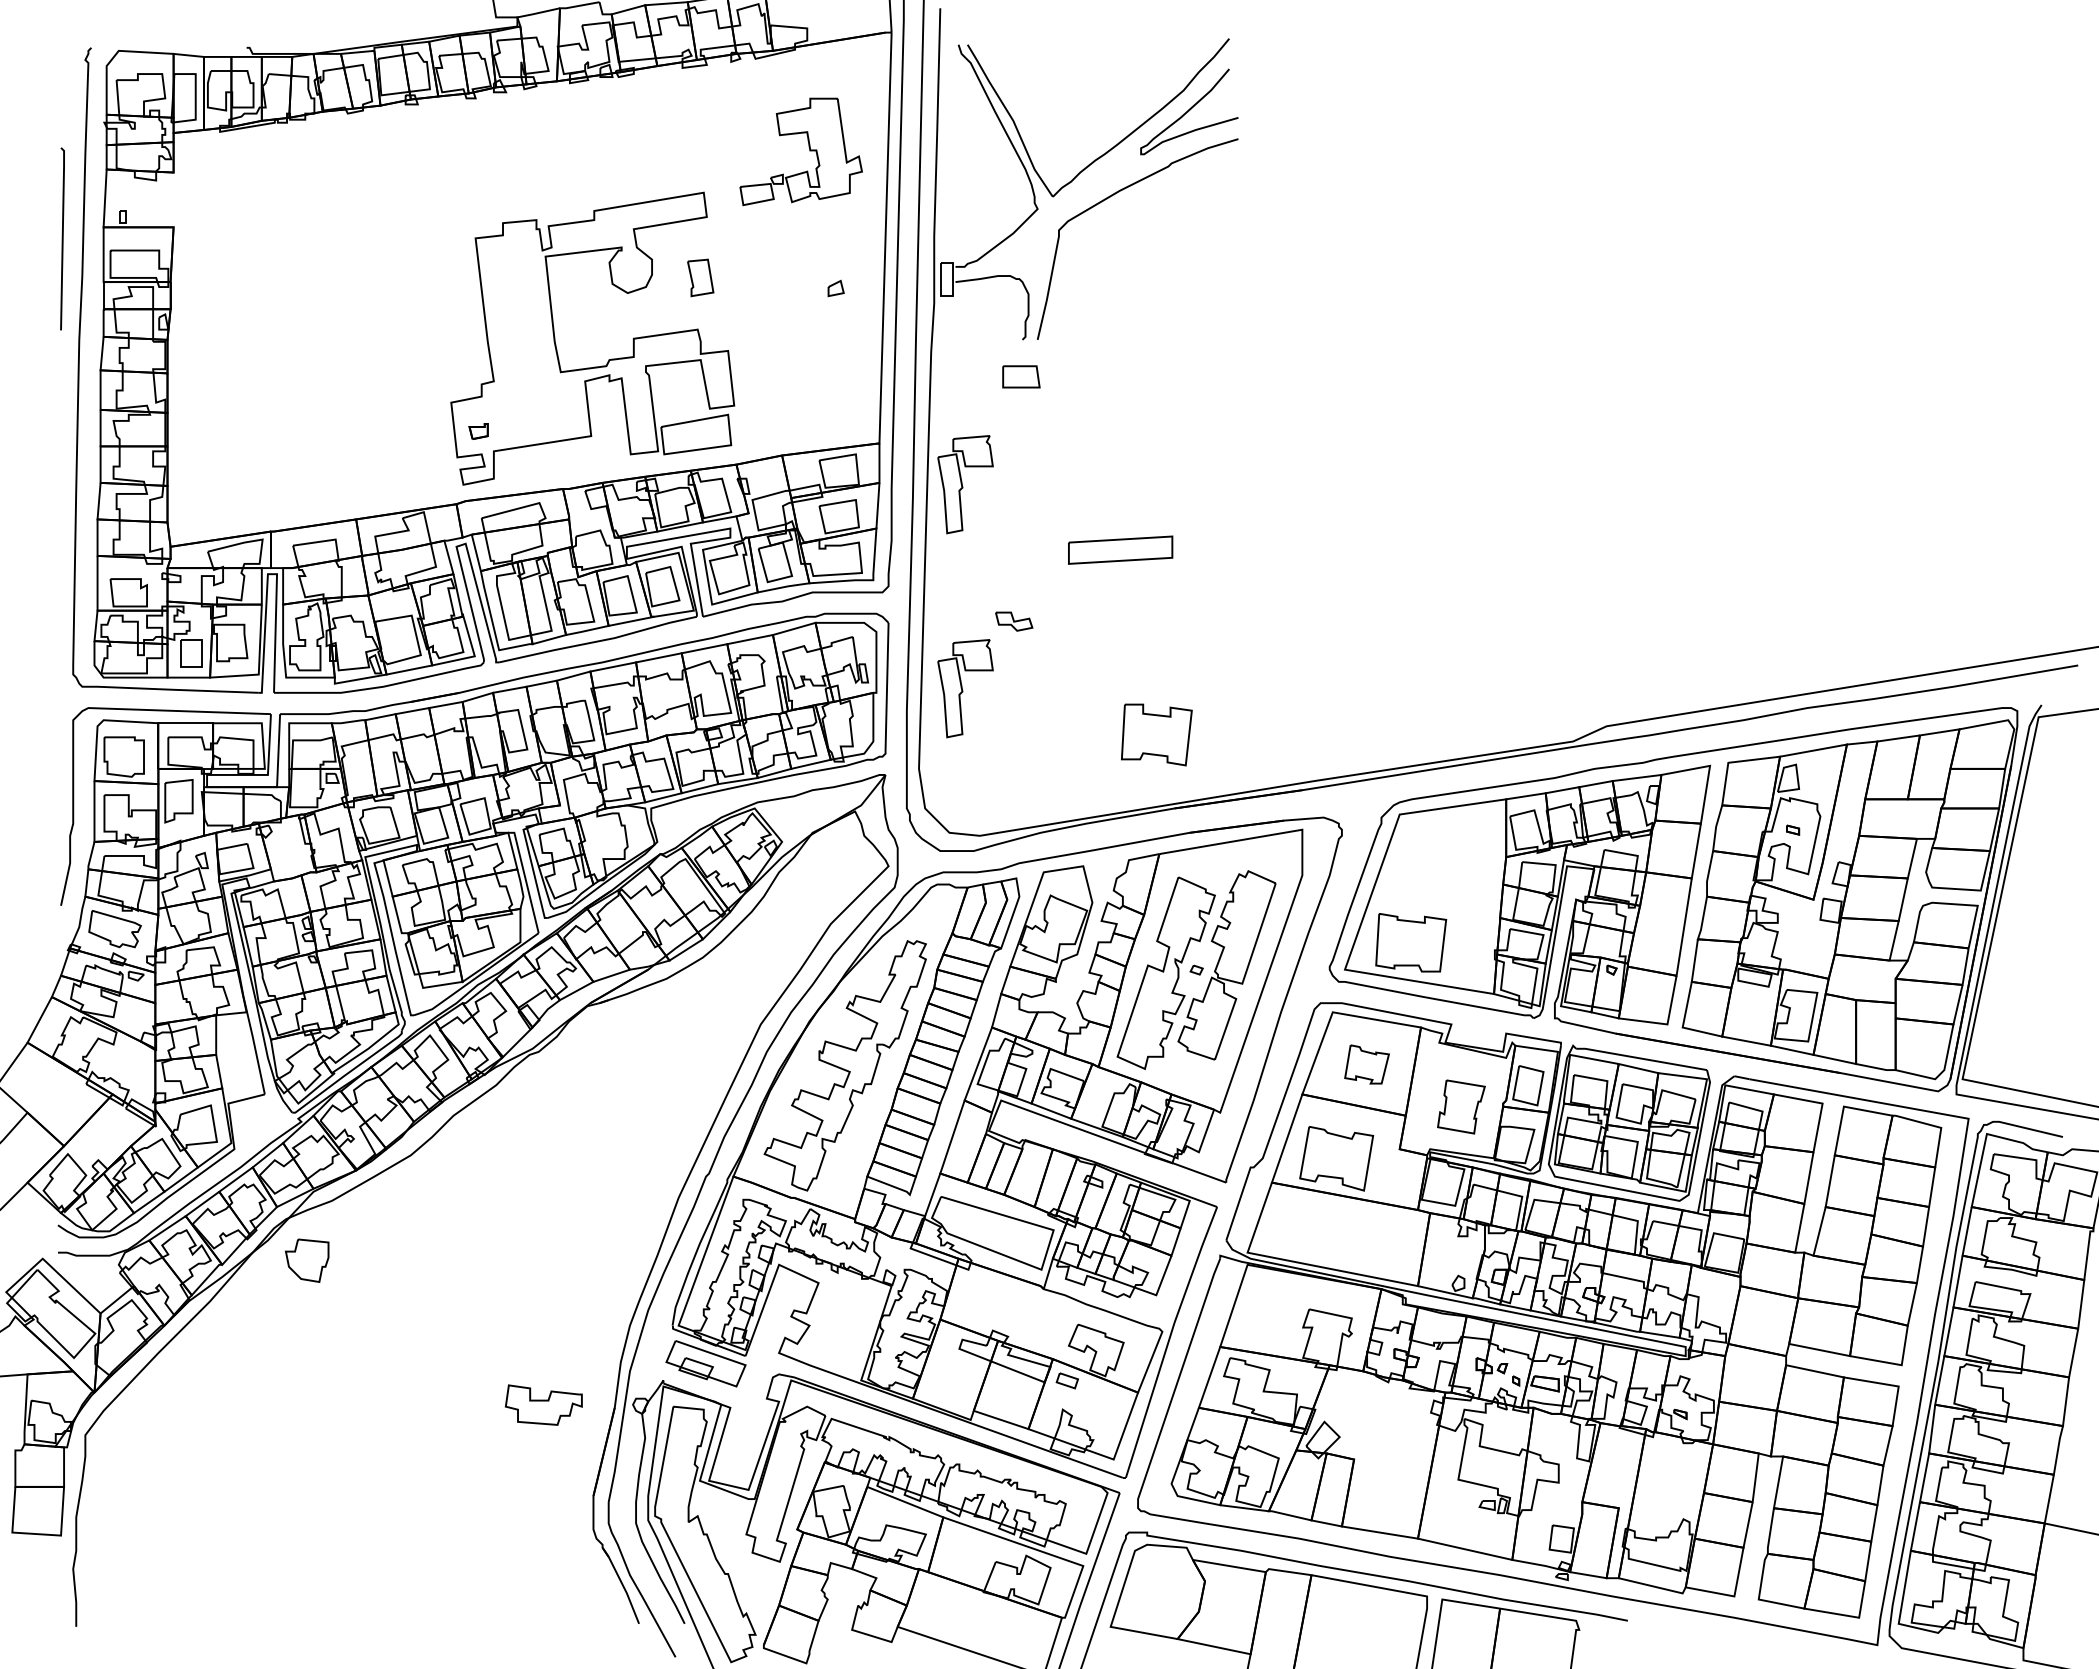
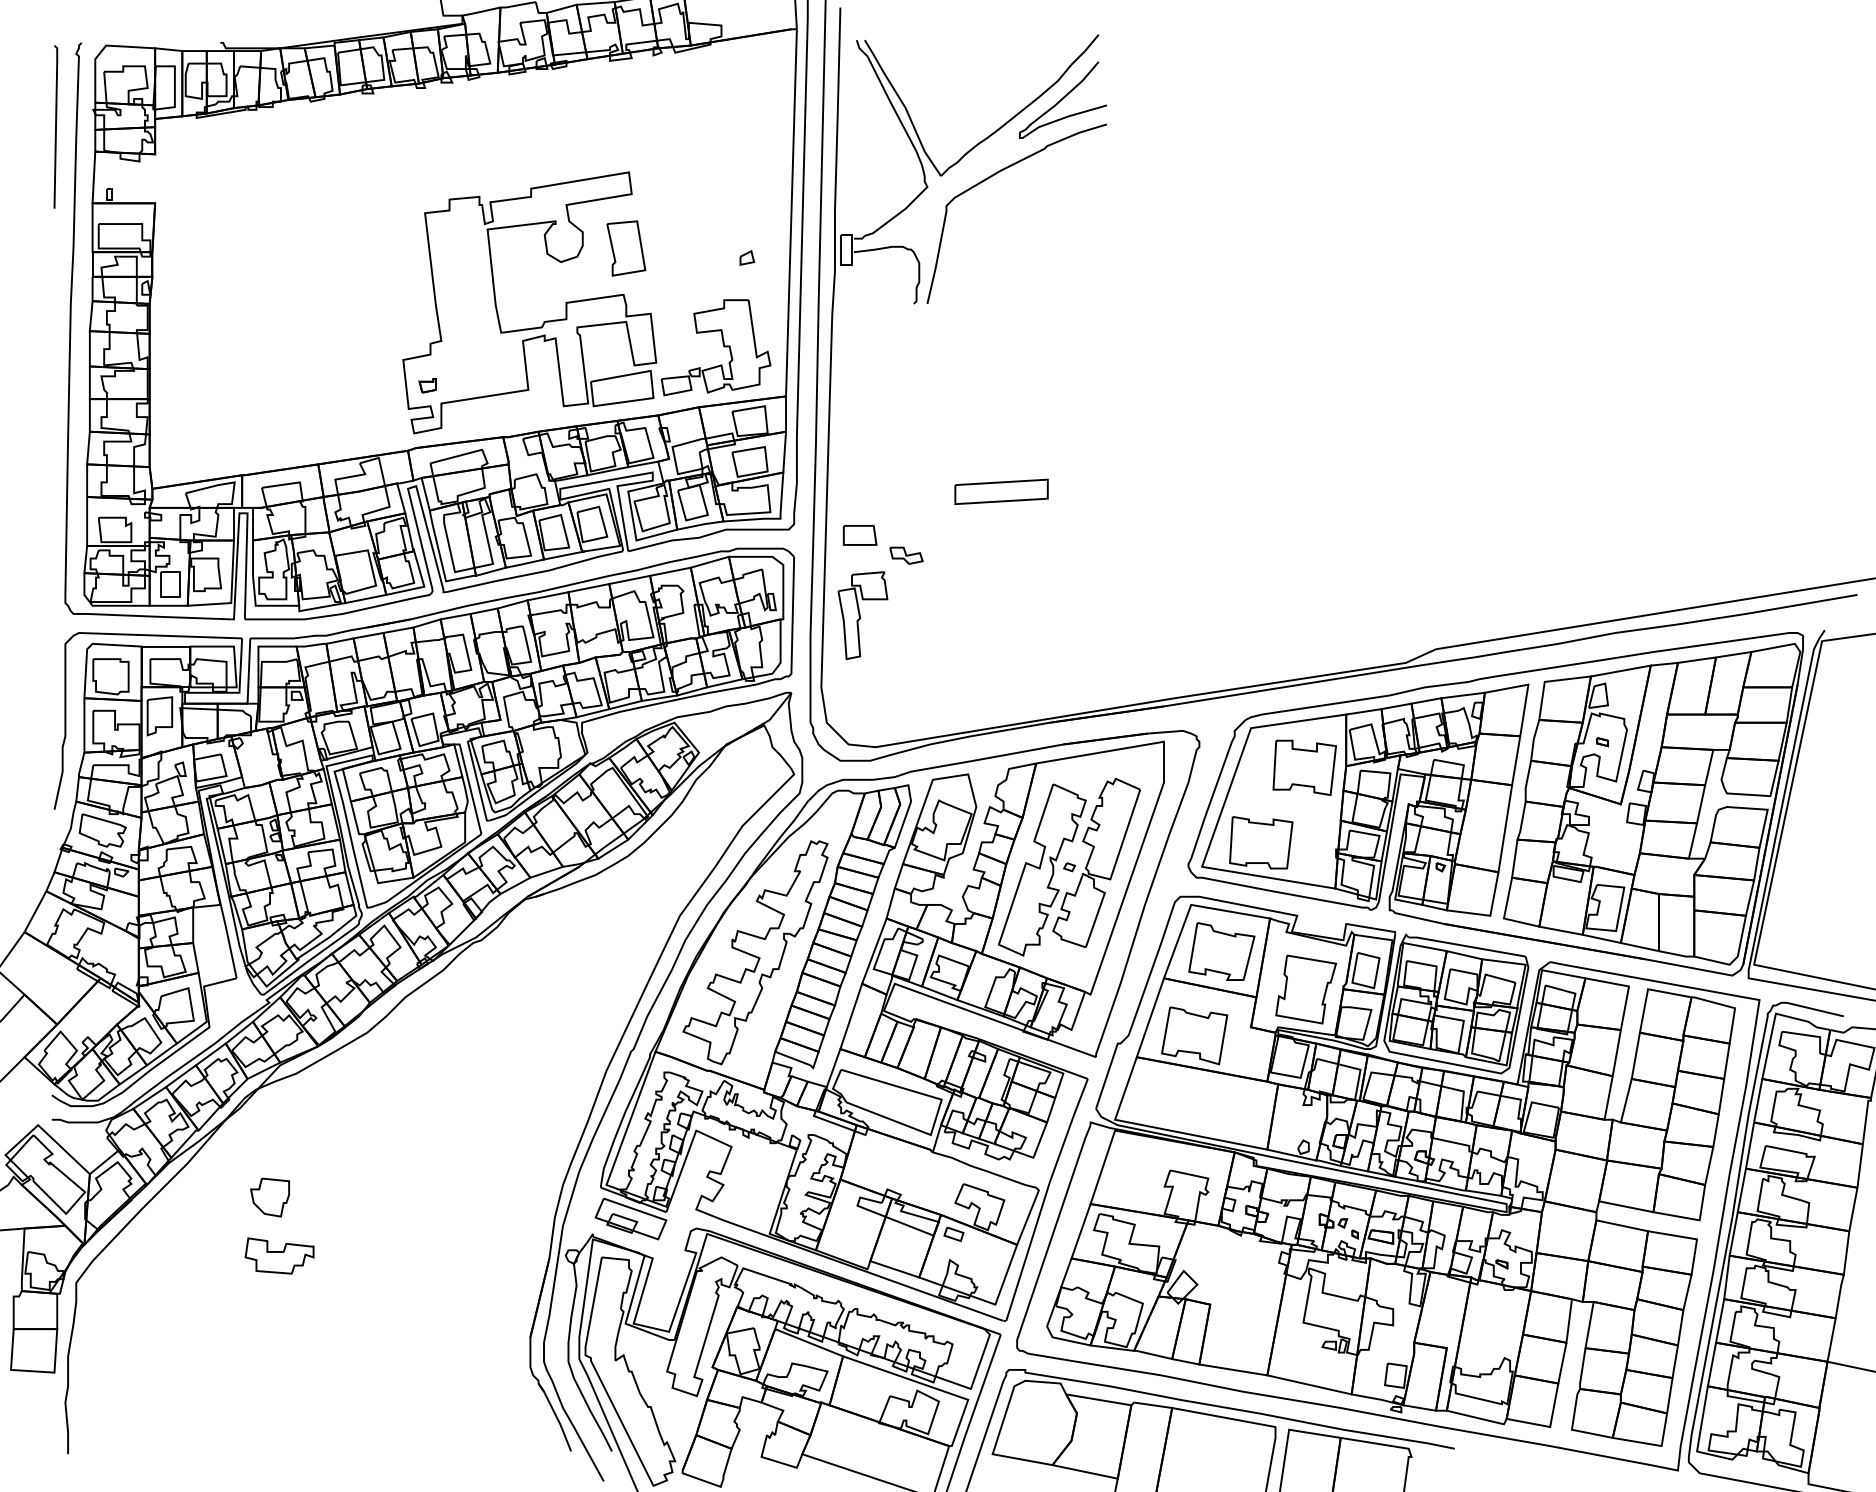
part: (808, 147) -> (722, 343), moved
curve: (62, 238) -> (55, 126), moved
part: (700, 277) -> (626, 248), size x1.67
part: (1021, 376) -> (860, 535), moved
part: (965, 484) -> (862, 433), removed
part: (1156, 734) -> (1304, 767), moved
part: (1366, 1064) -> (1221, 951), size x1.67
part: (1461, 1106) -> (1306, 989), size x1.43
part: (307, 1260) -> (270, 1197), moved
part: (543, 1404) -> (279, 1255), moved

